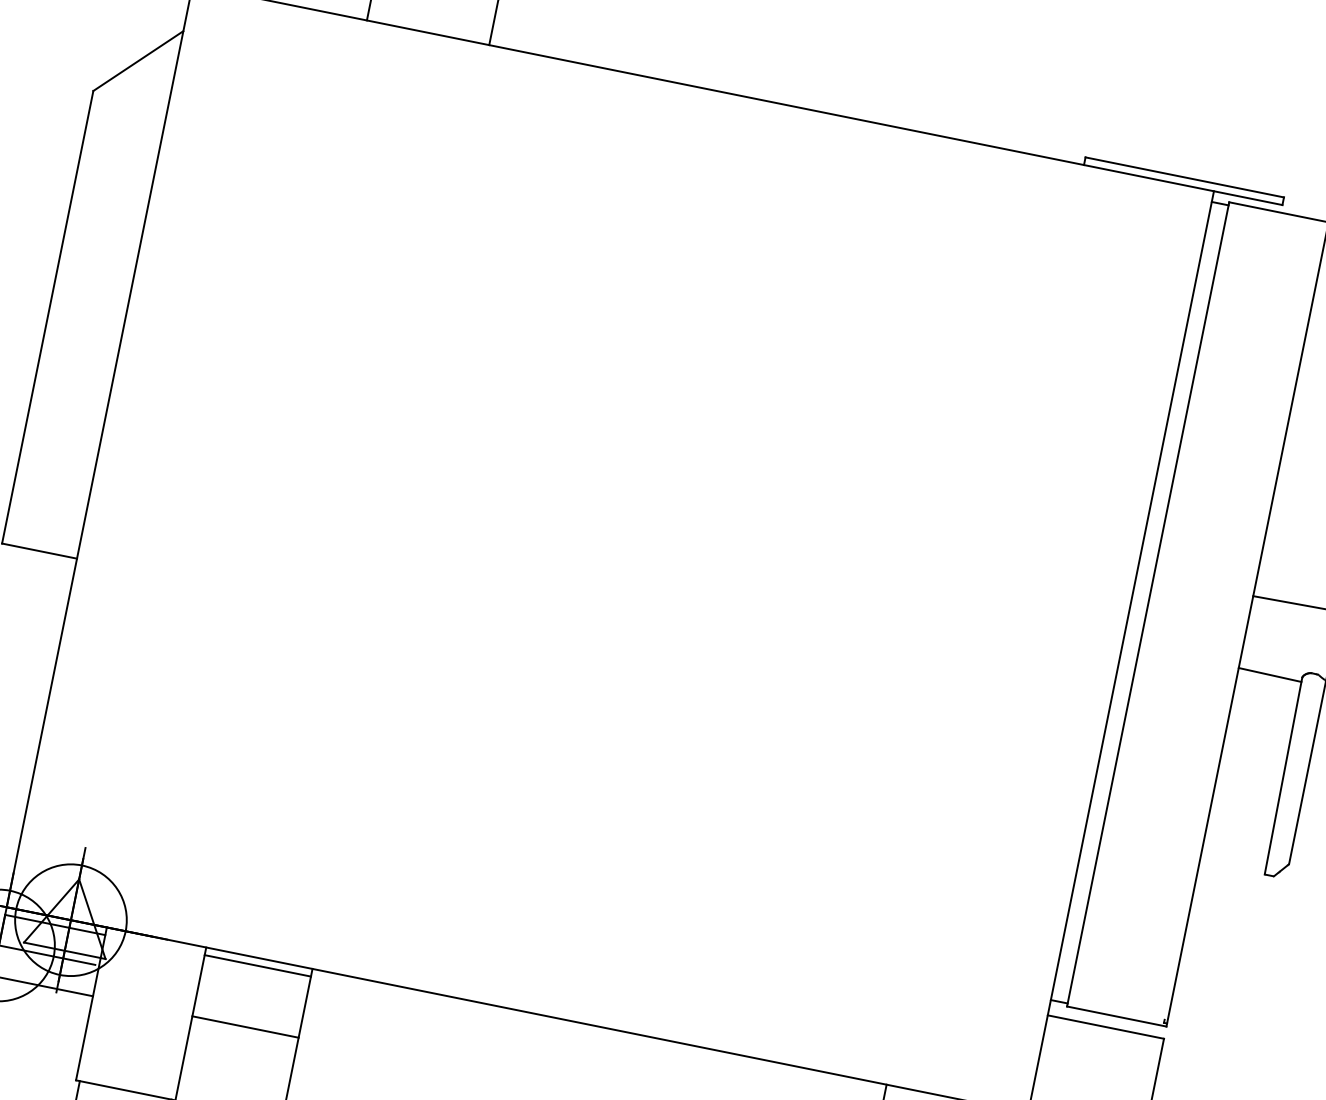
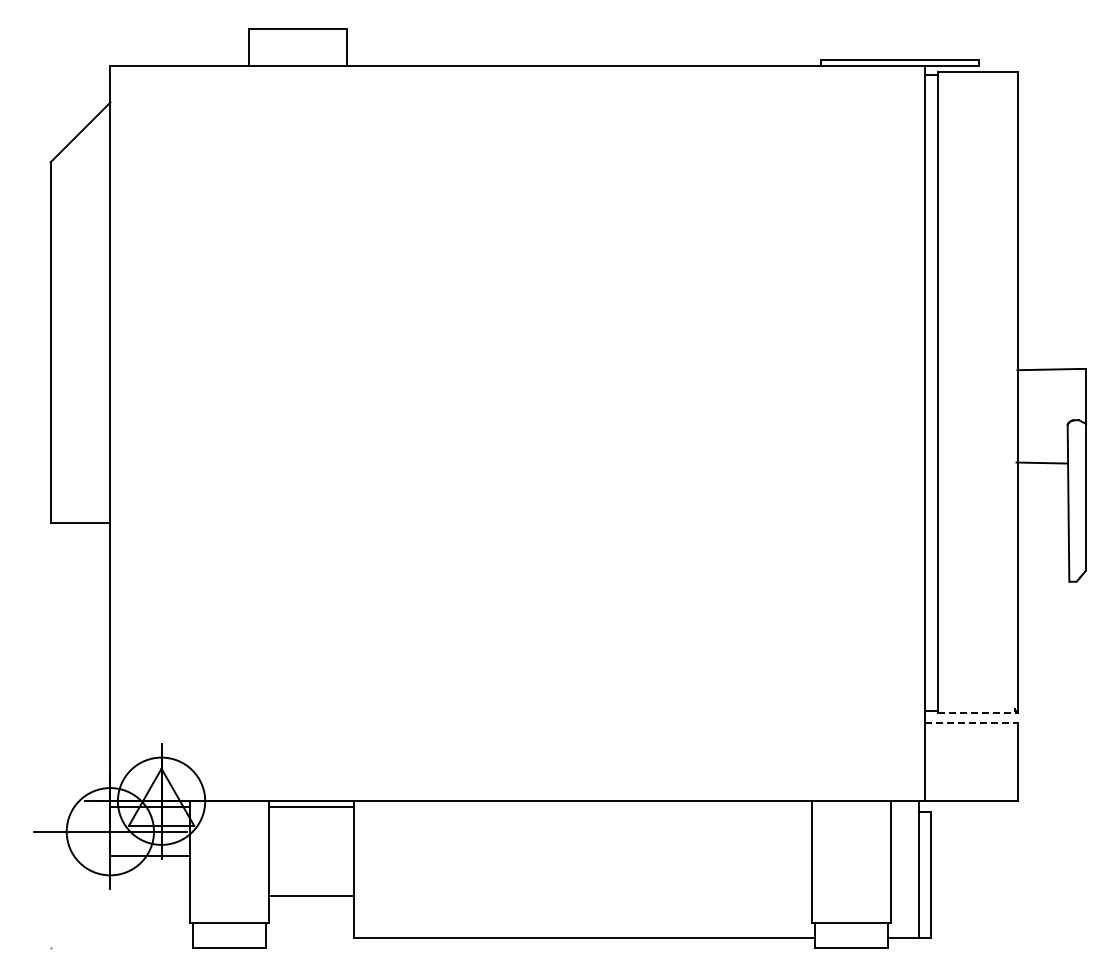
line: (1270, 674) -> (1041, 462), moved
line: (1116, 1016) -> (977, 713), solid -> dashed
line: (244, 1027) -> (311, 896), moved
line: (1106, 1027) -> (971, 723), solid -> dashed

